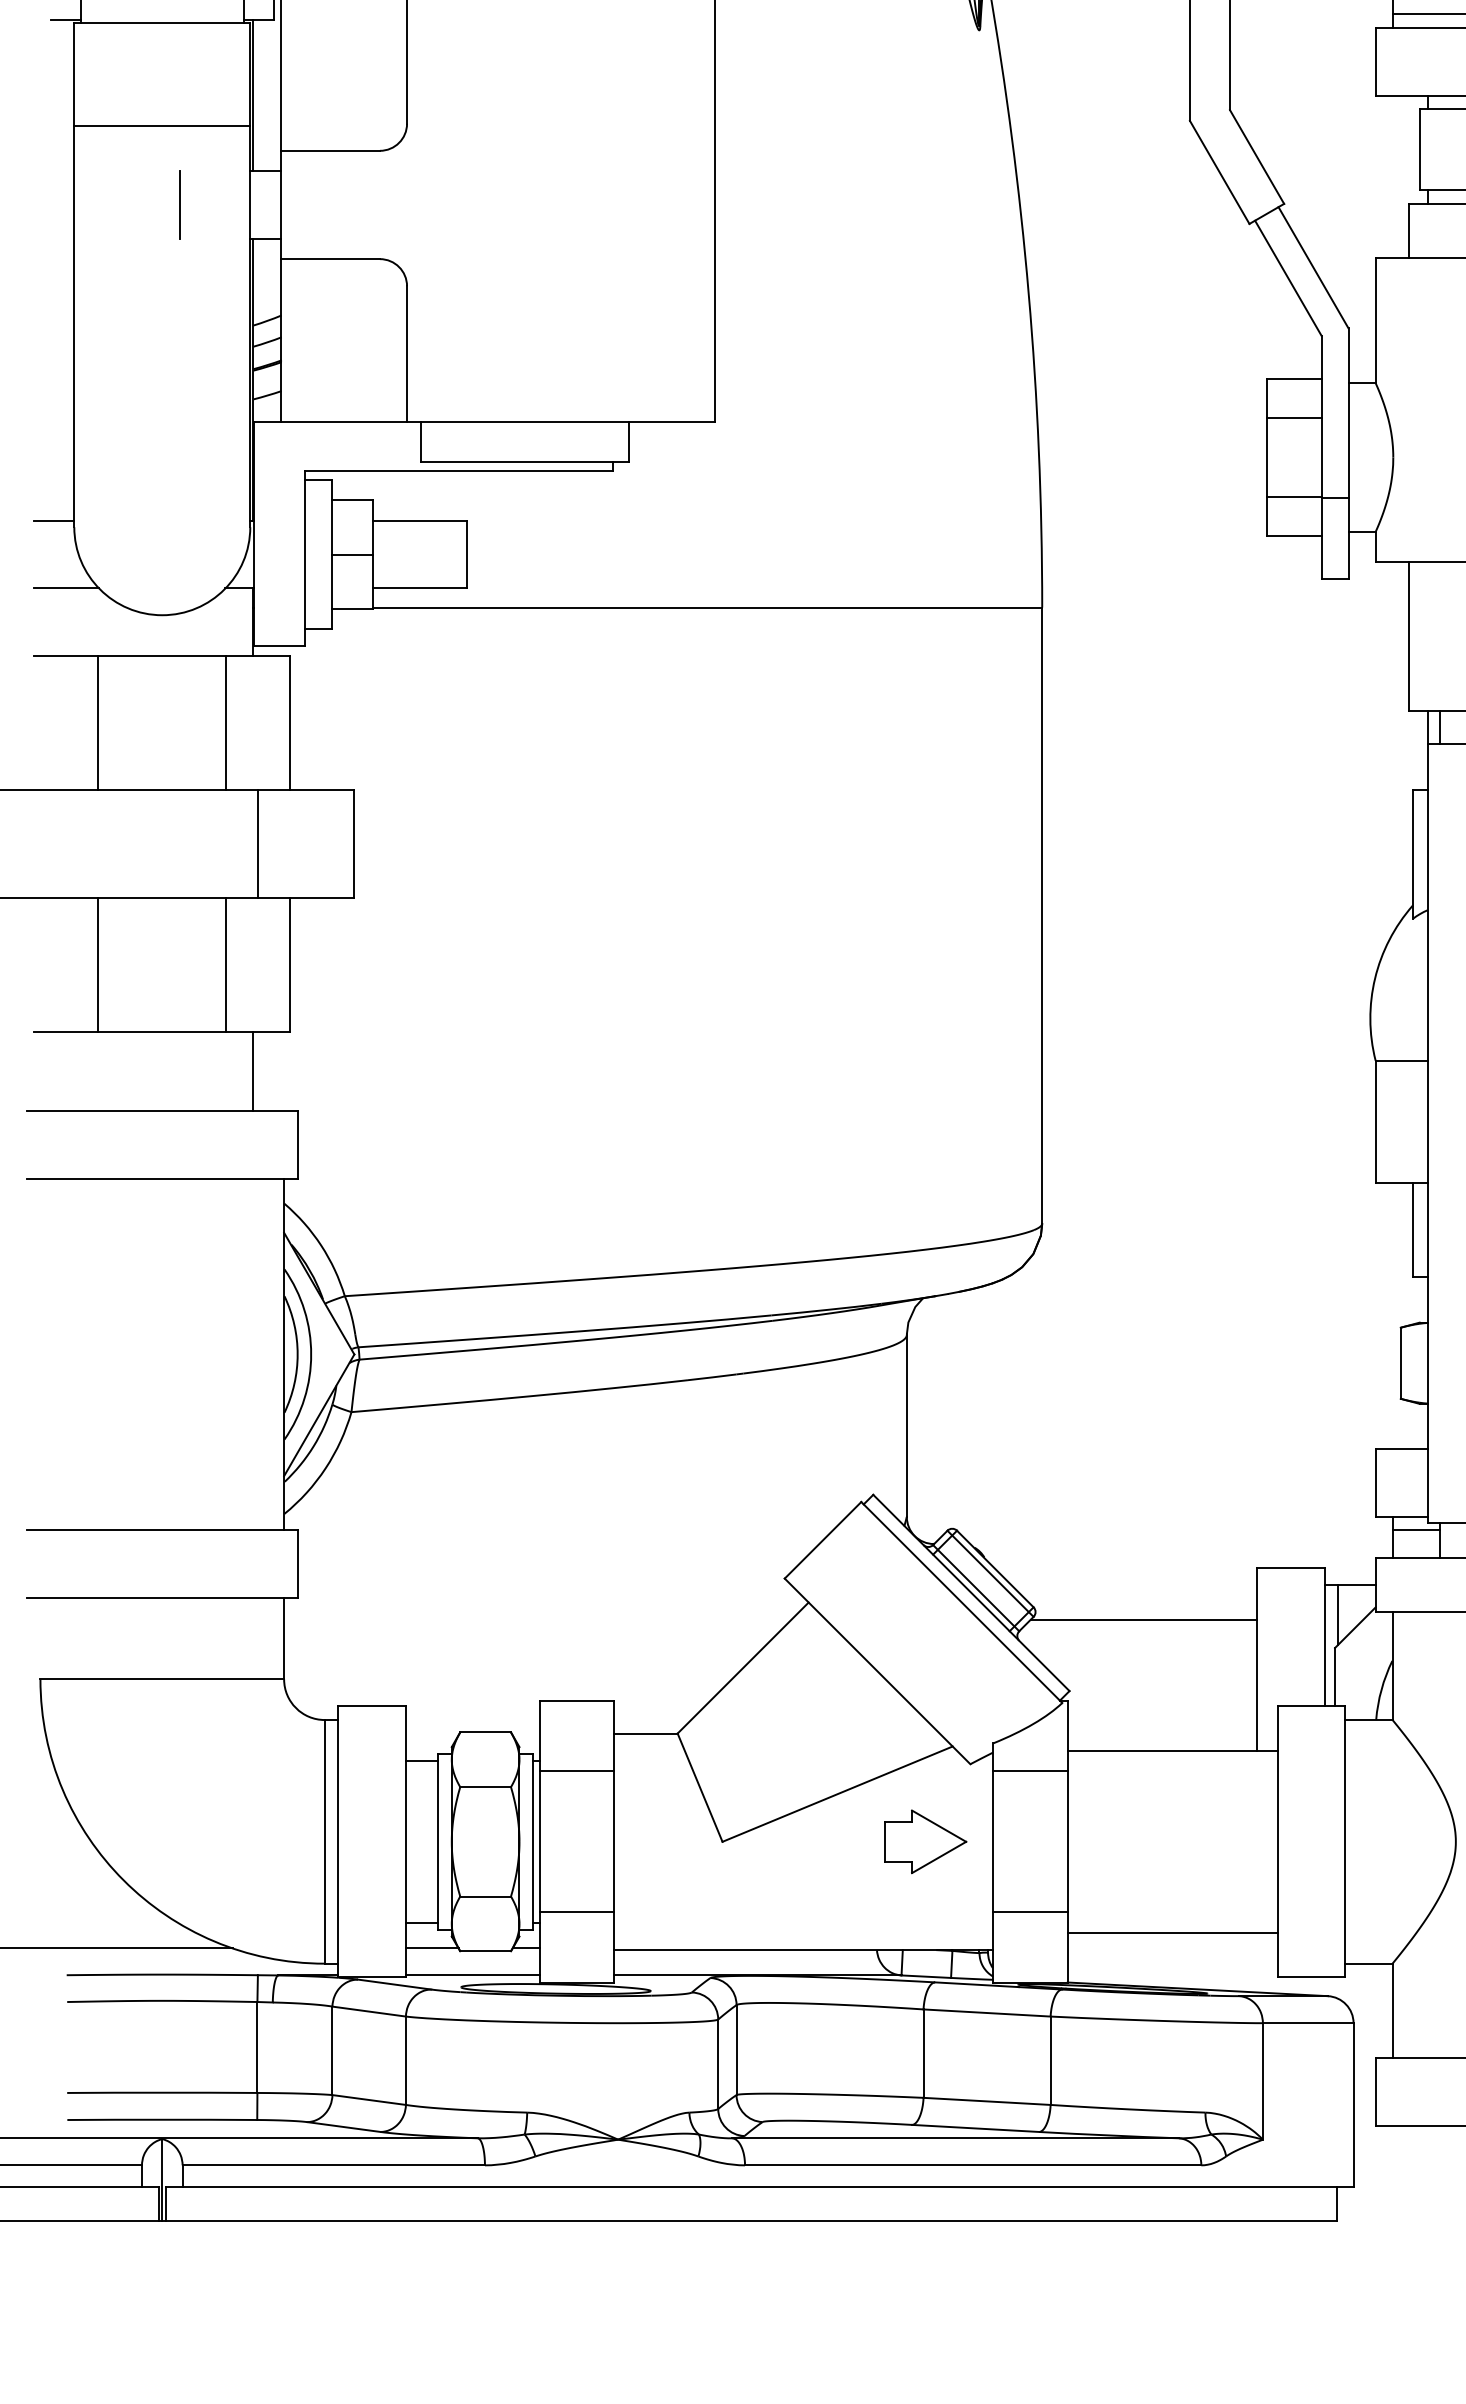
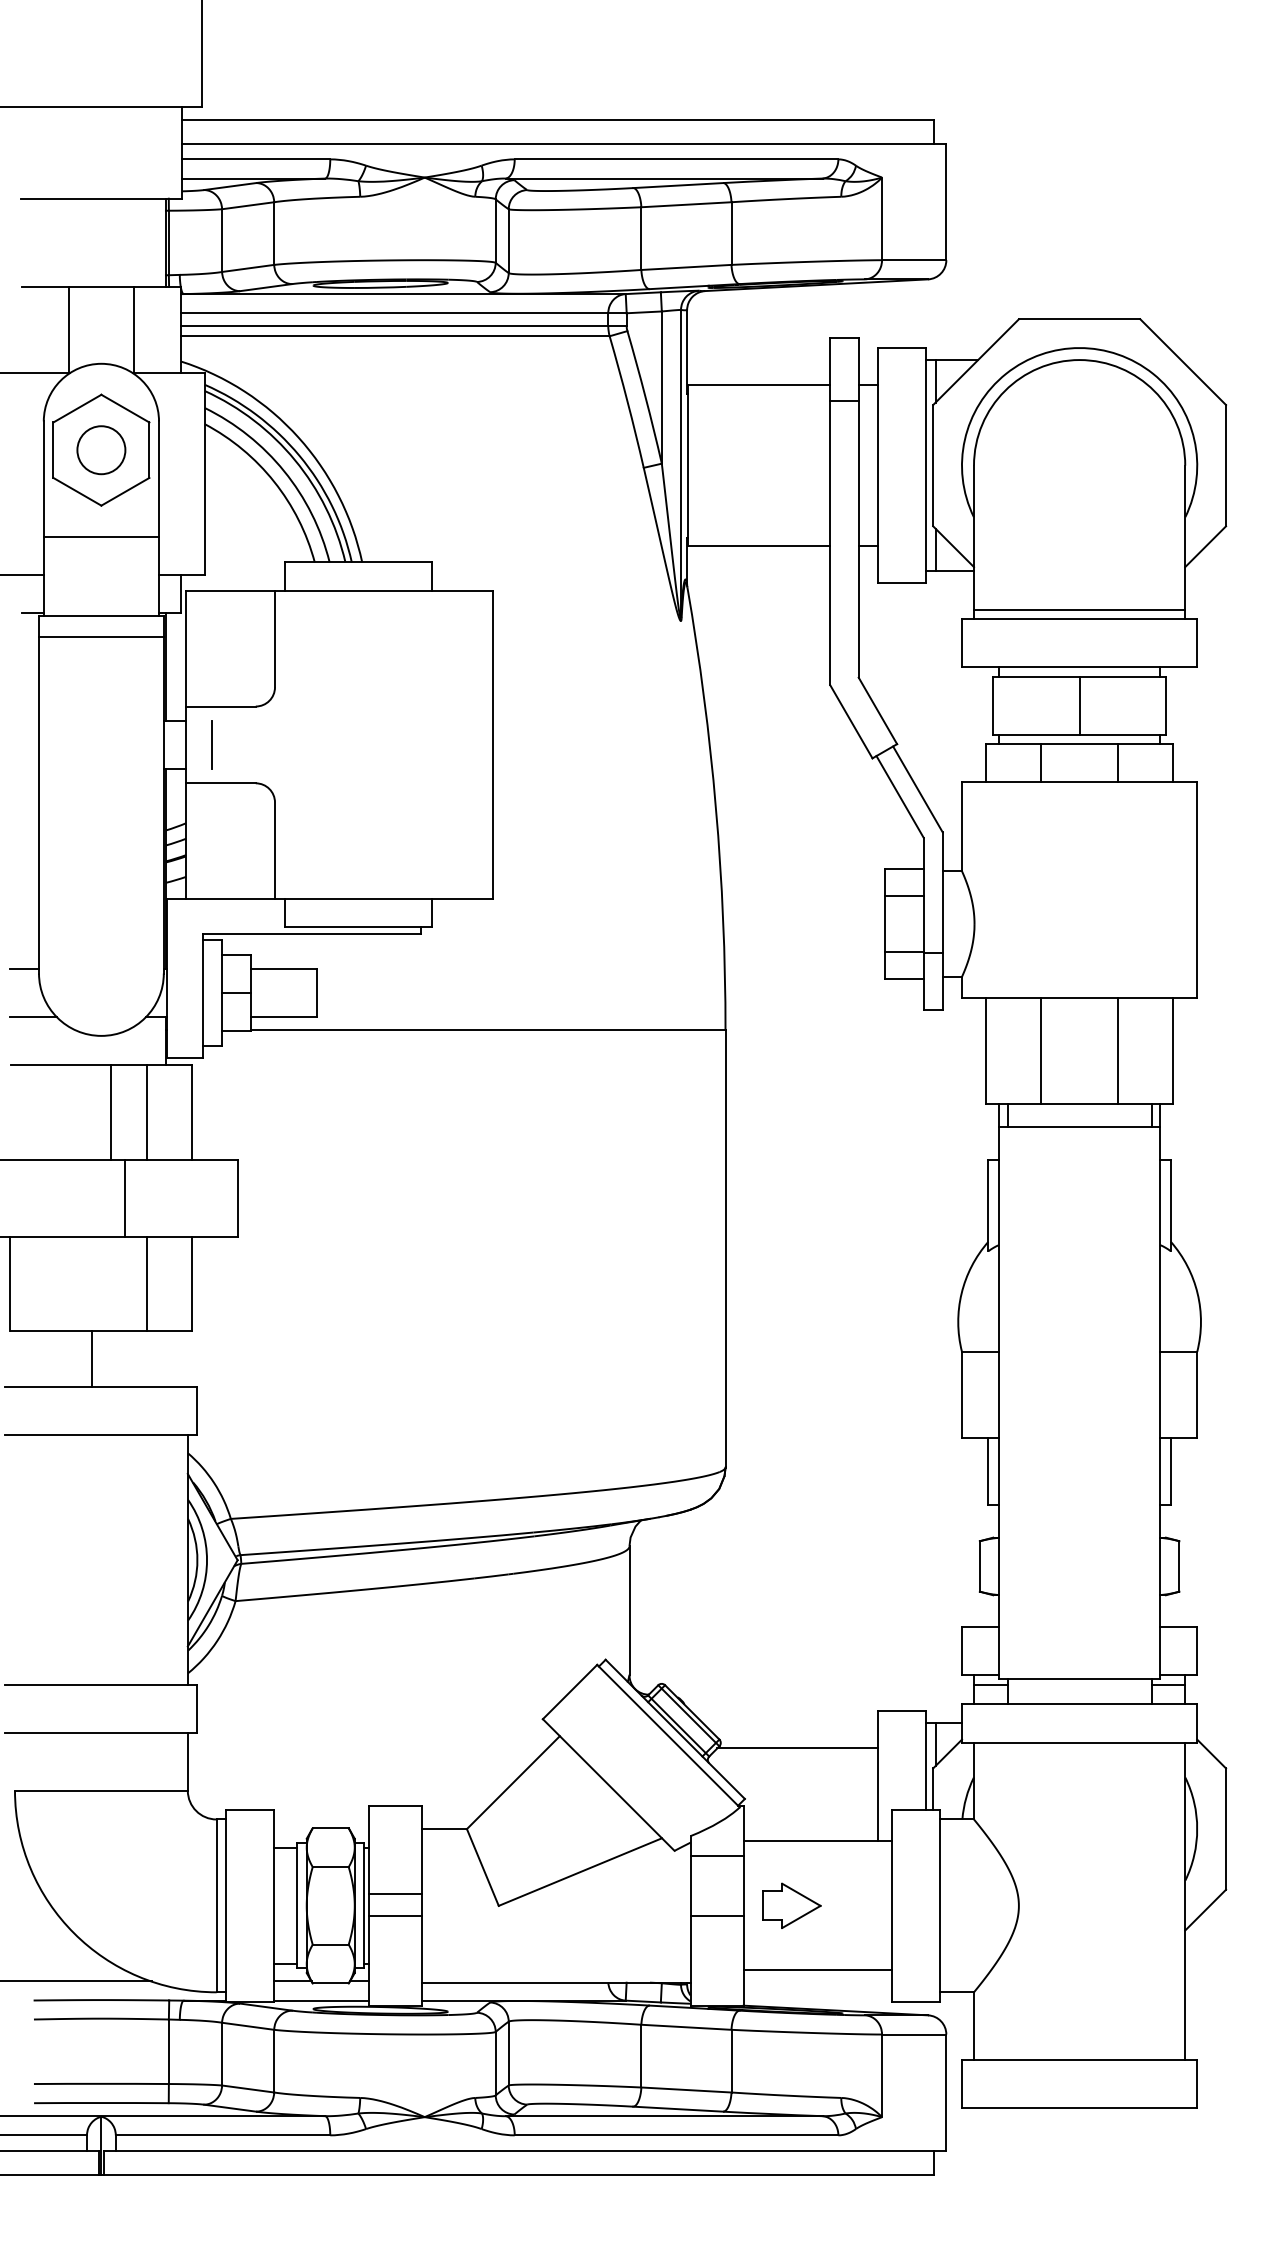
line: (162, 126) -> (101, 637), moved
line: (179, 204) -> (211, 744), moved
line: (98, 723) -> (111, 1112), moved
line: (258, 843) -> (124, 1197), moved
line: (98, 964) -> (10, 1283), moved
line: (252, 1071) -> (91, 1359), moved
line: (576, 1772) -> (395, 1894), moved
part: (925, 1841) -> (791, 1905), moved
line: (576, 1911) -> (395, 1915), moved
line: (1029, 1911) -> (716, 1915), moved

